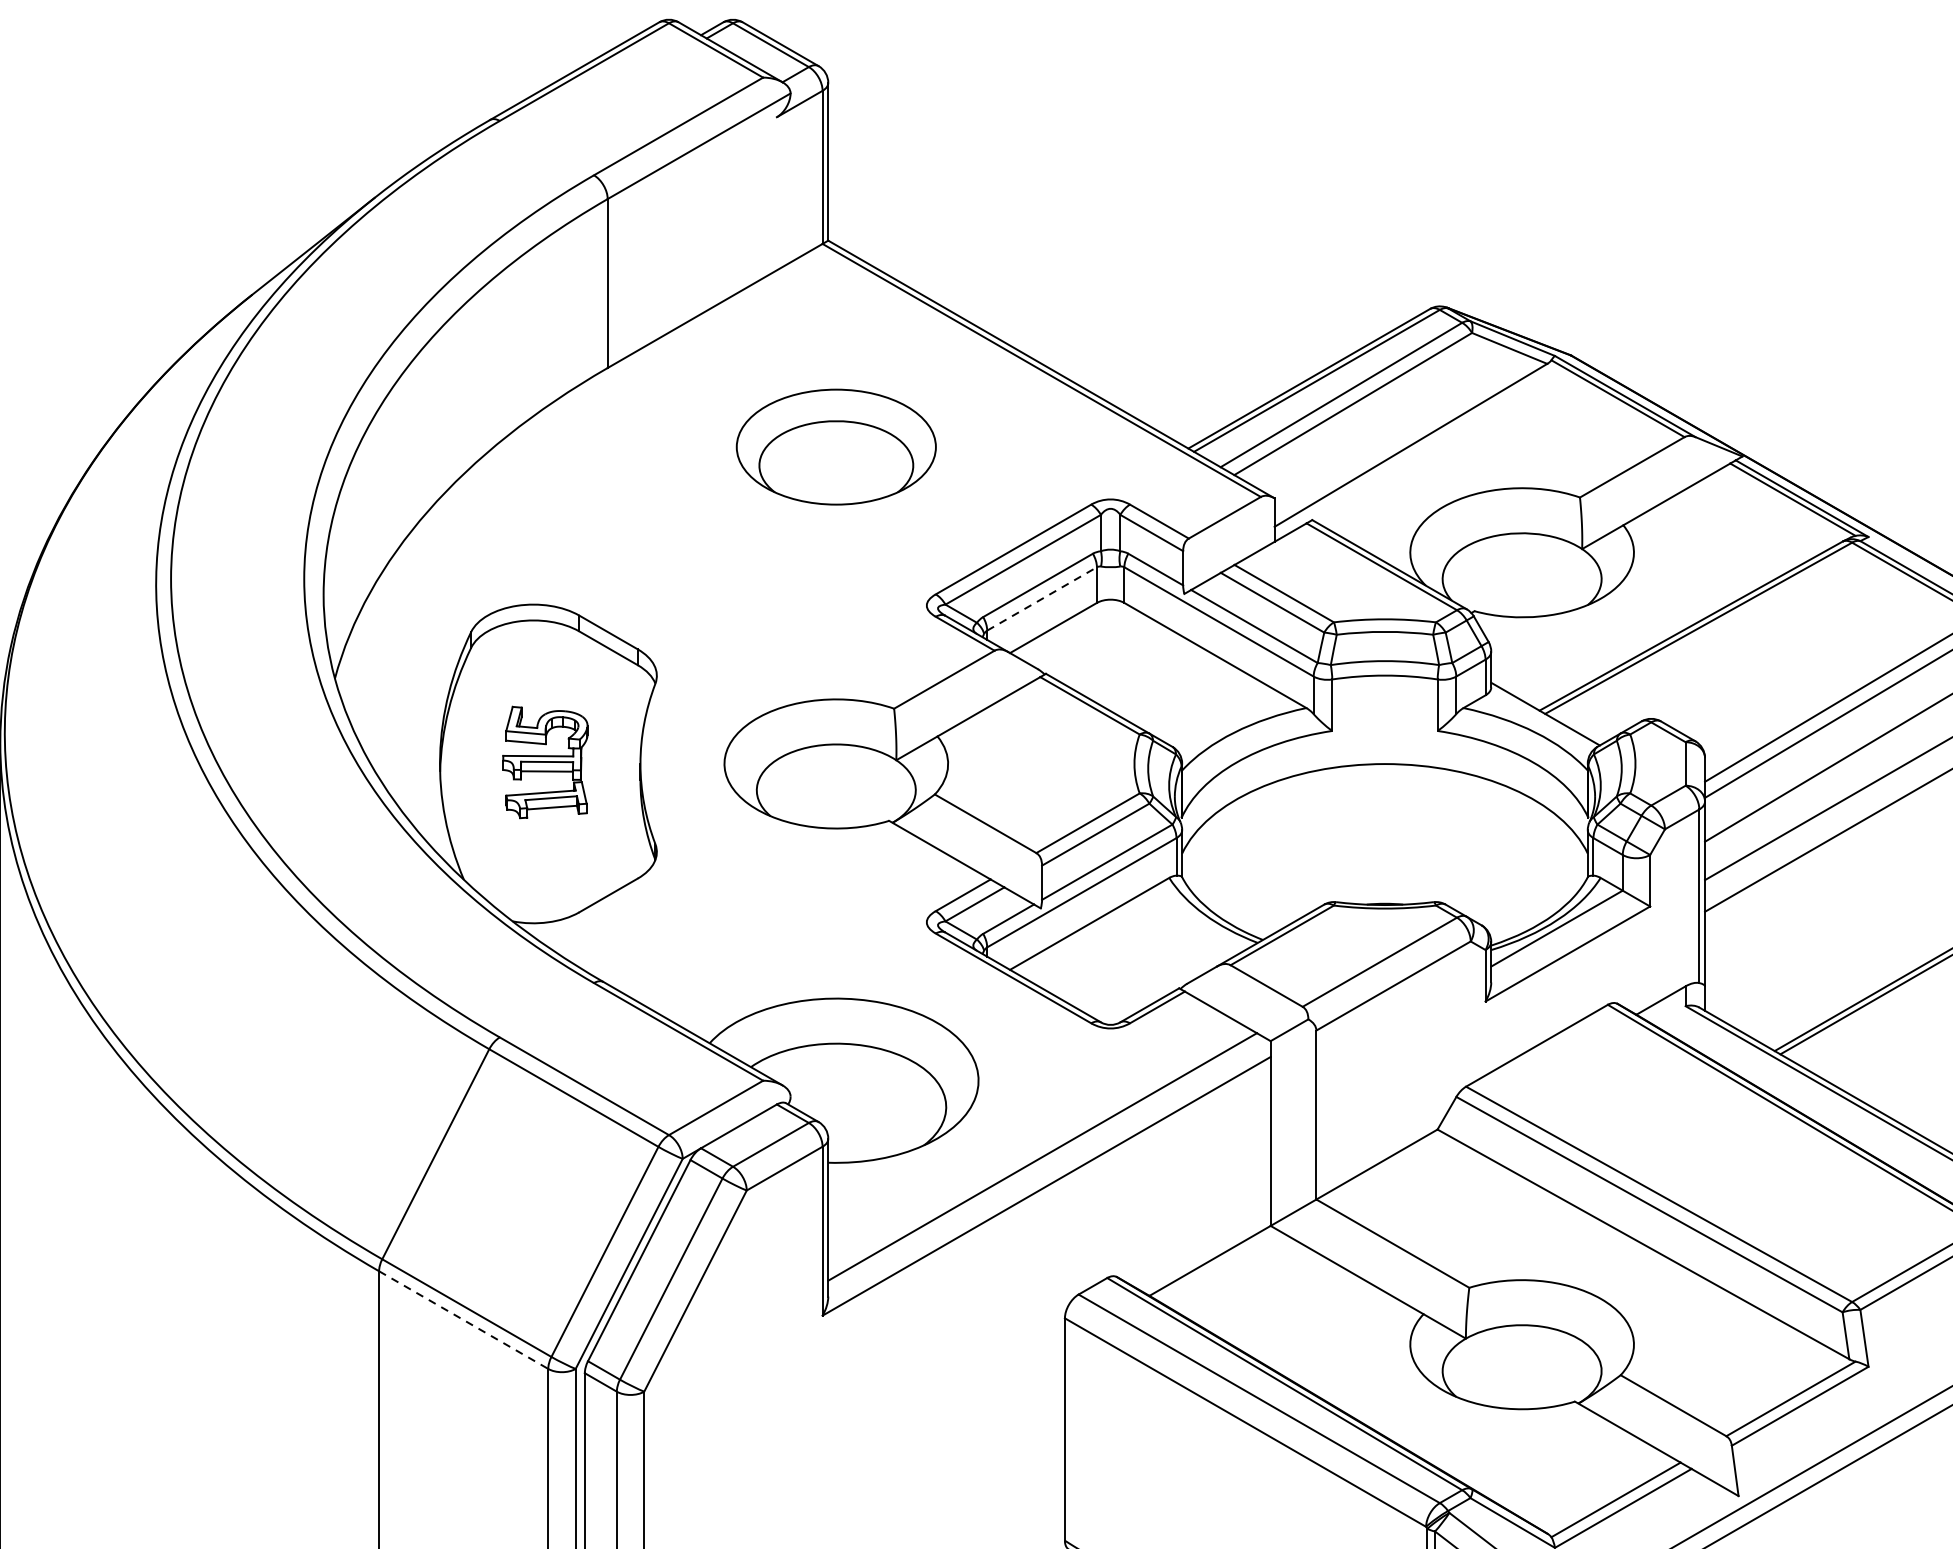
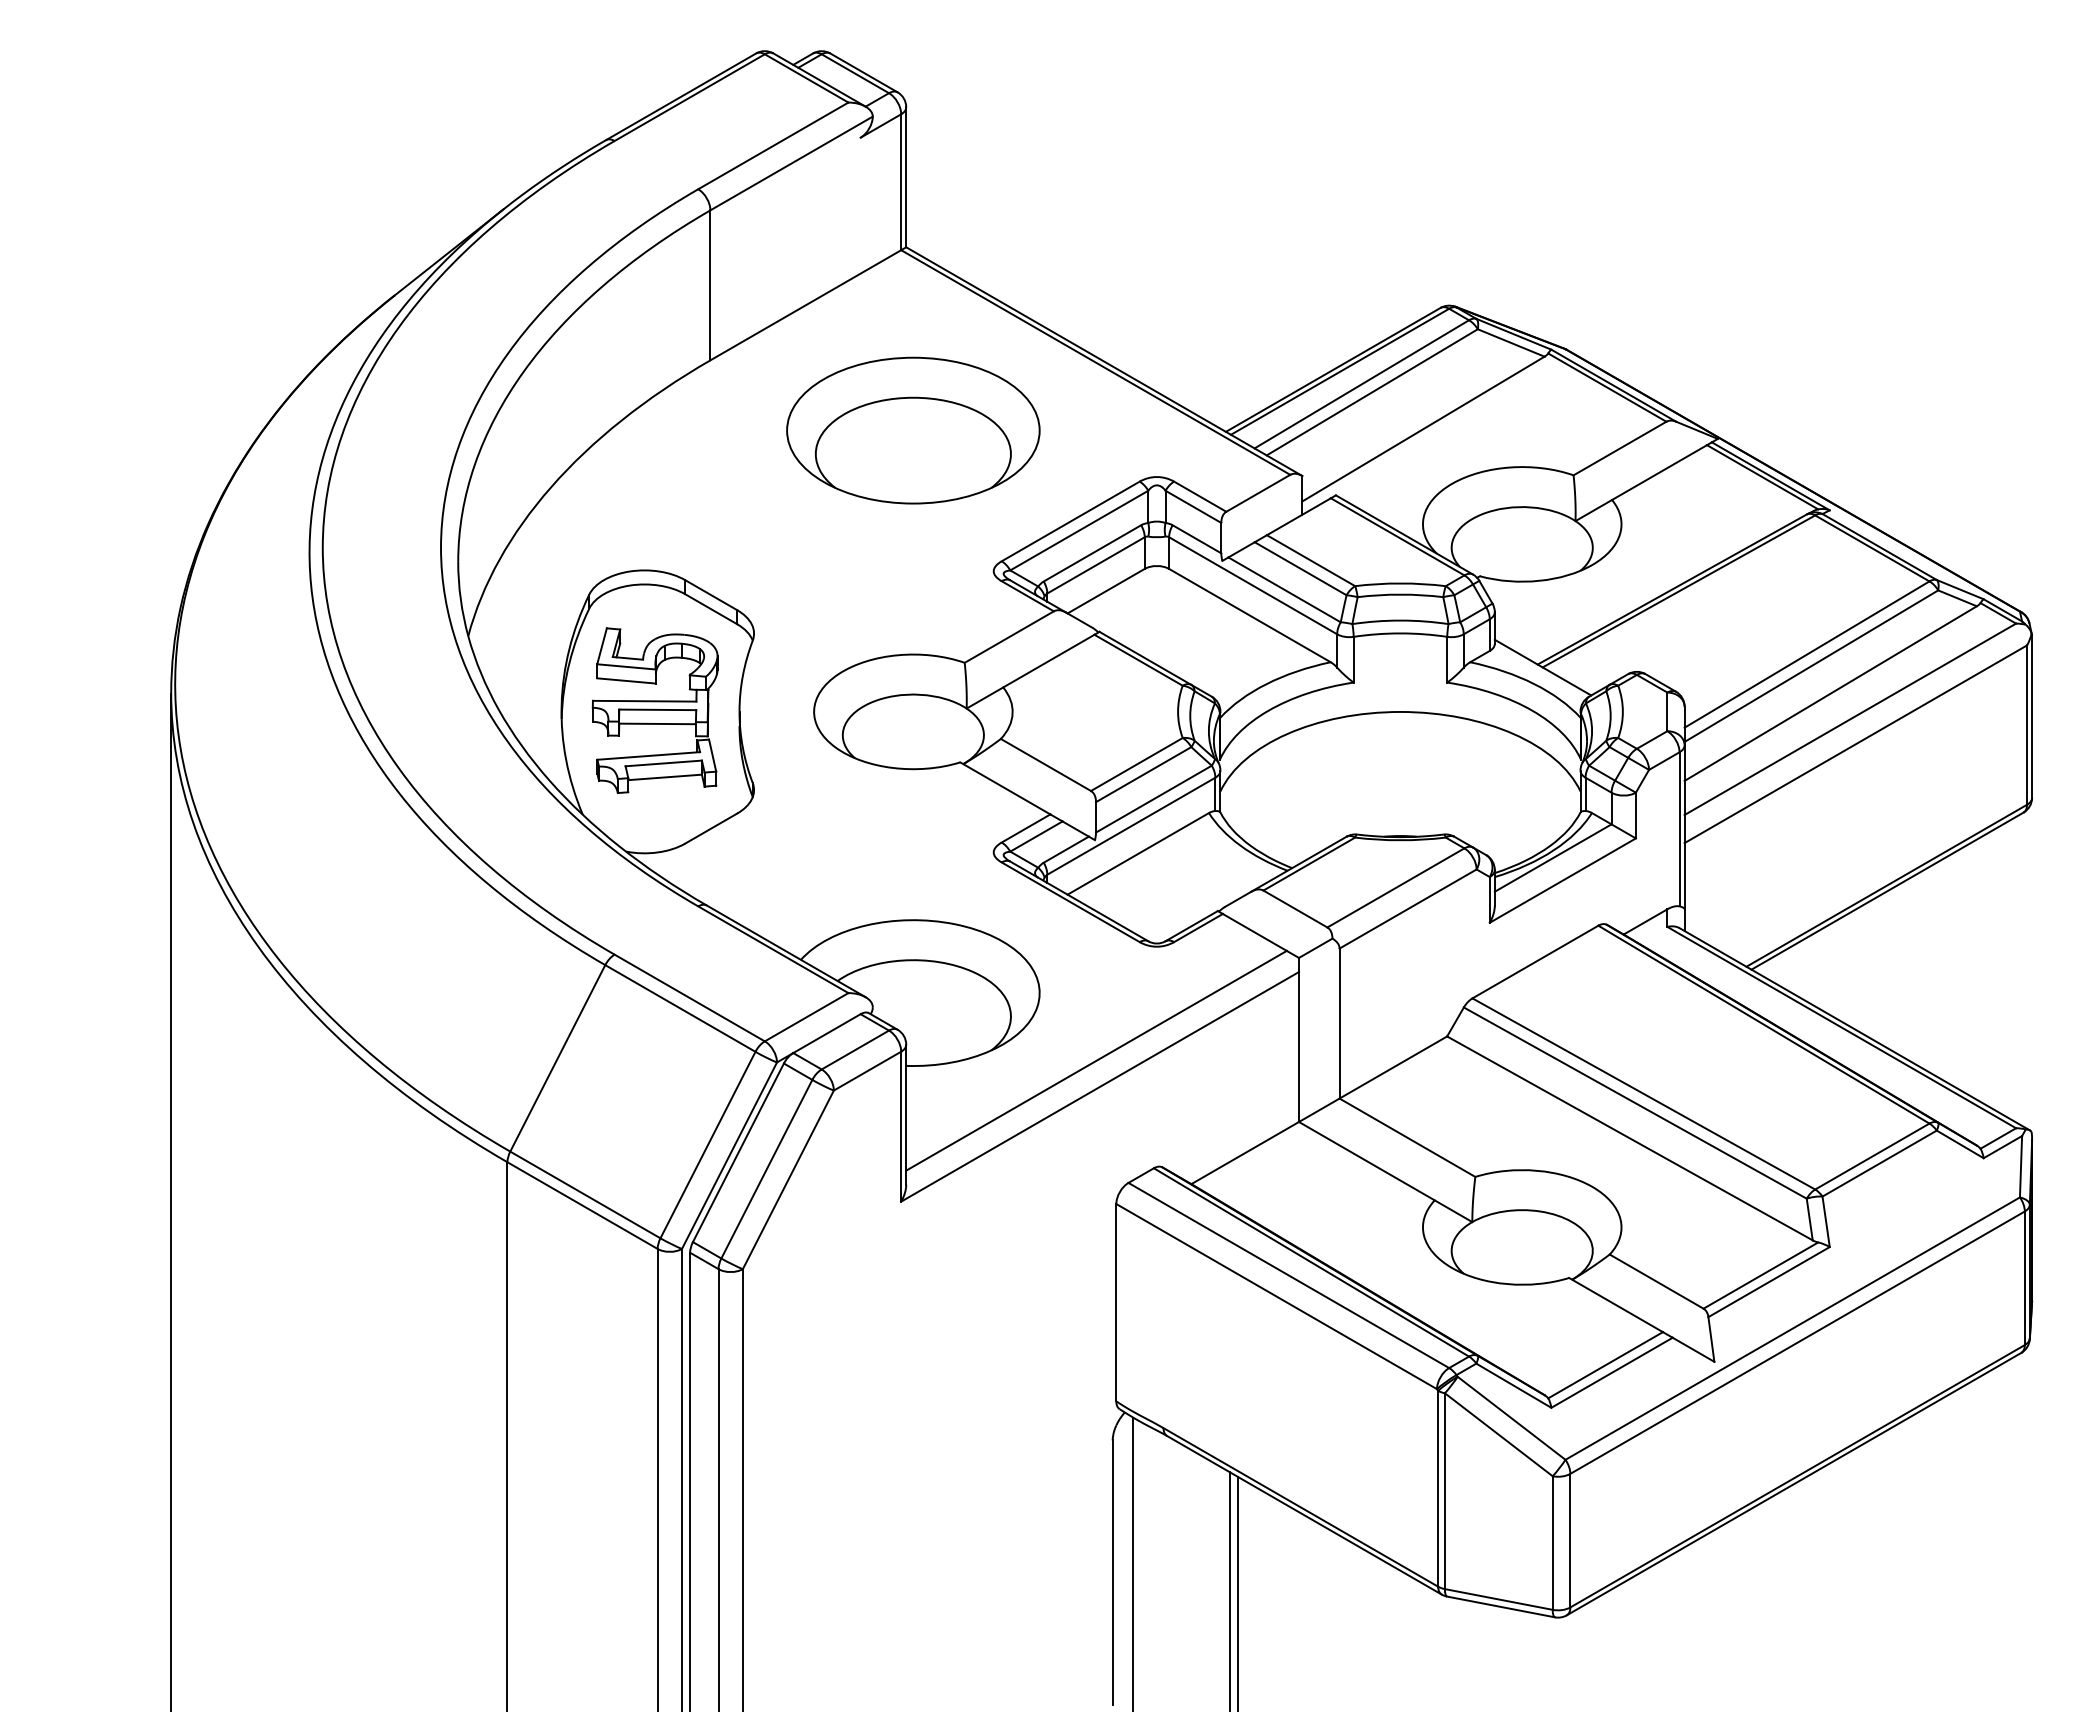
part: (836, 447) -> (913, 430), size x1.43
line: (1042, 599) -> (1096, 565), dashed -> solid
part: (544, 762) -> (654, 710), size x1.67
line: (463, 1319) -> (582, 1205), dashed -> solid

